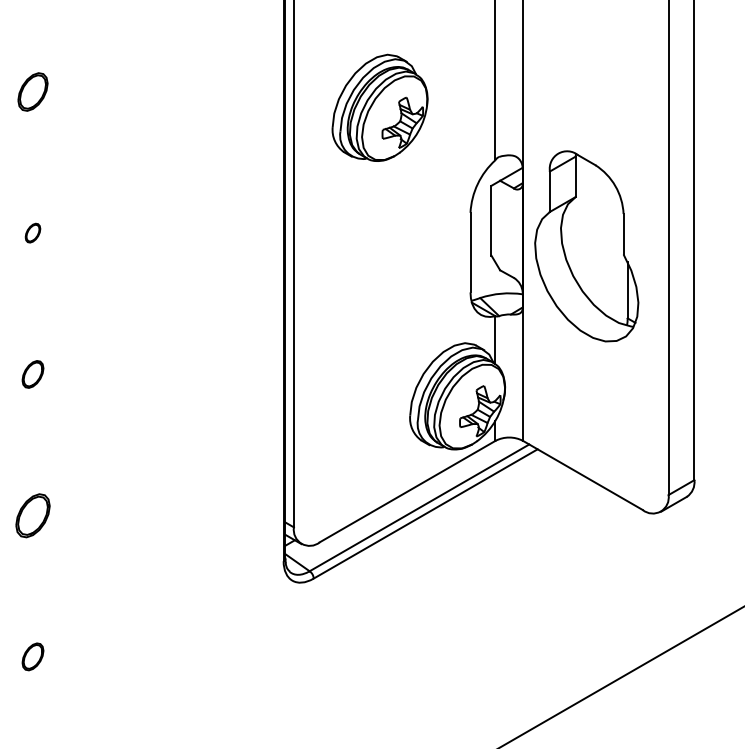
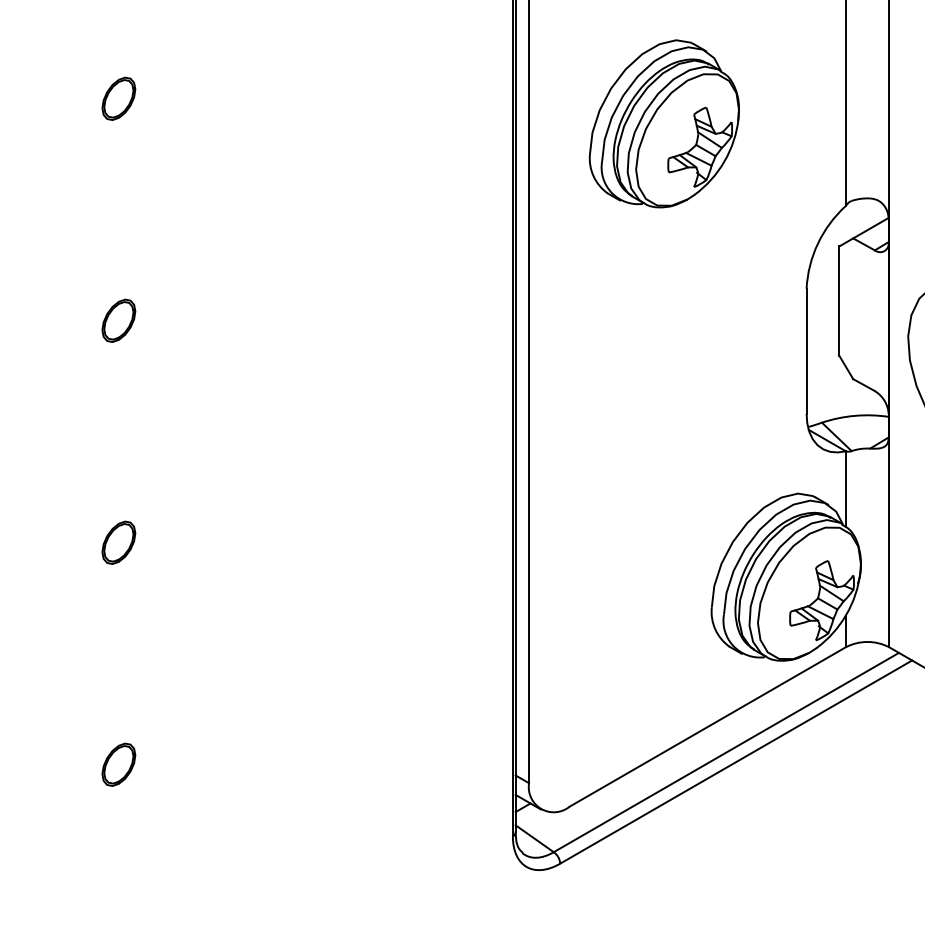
part: (32, 91) -> (118, 98), size x0.71
part: (32, 232) -> (118, 319), size x1.43
part: (32, 515) -> (118, 764), size x0.62

